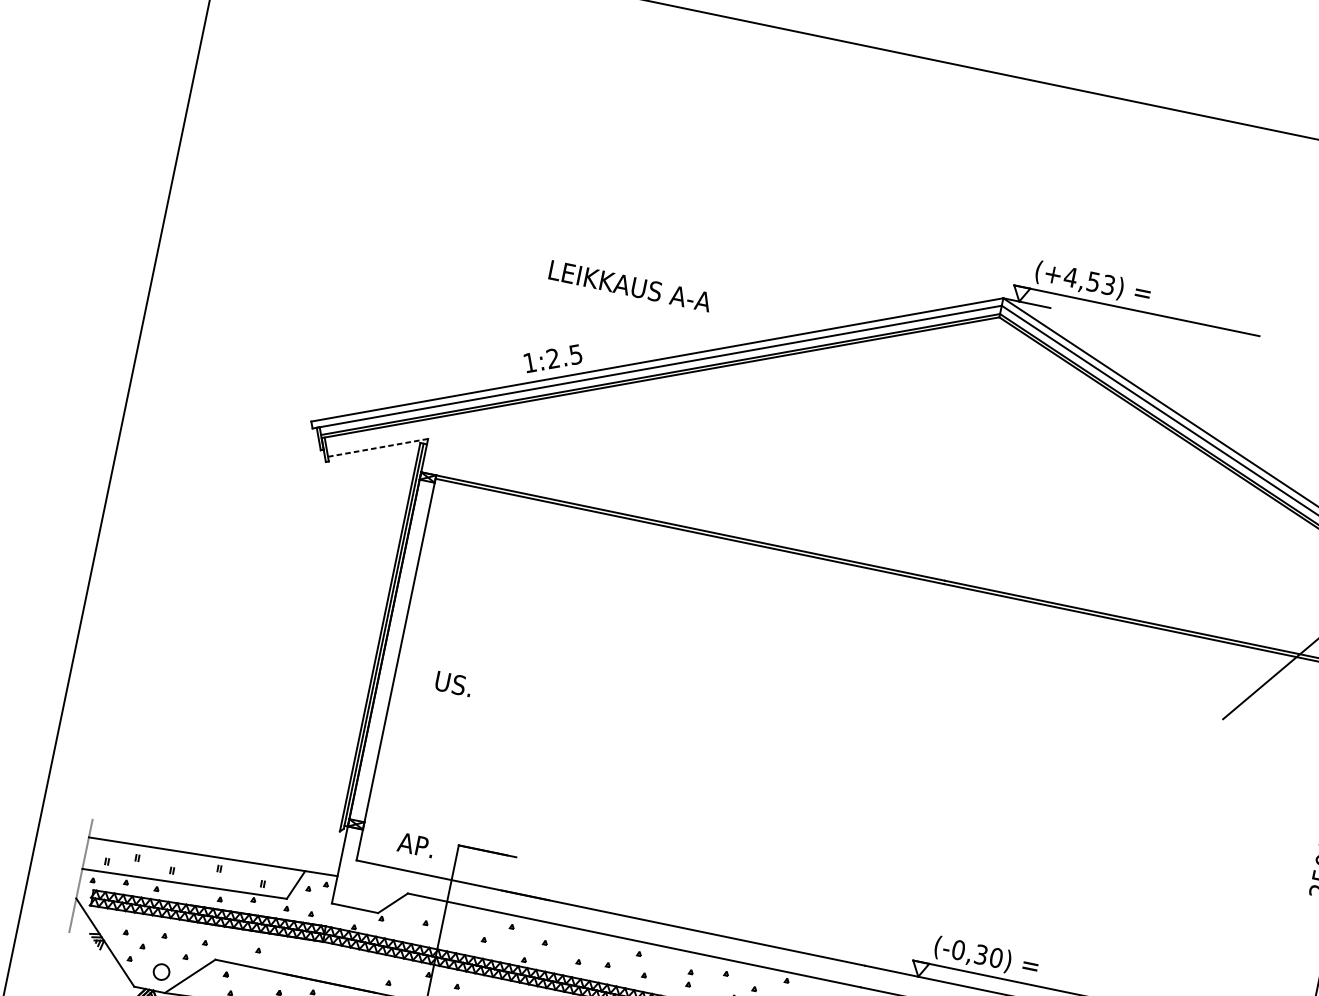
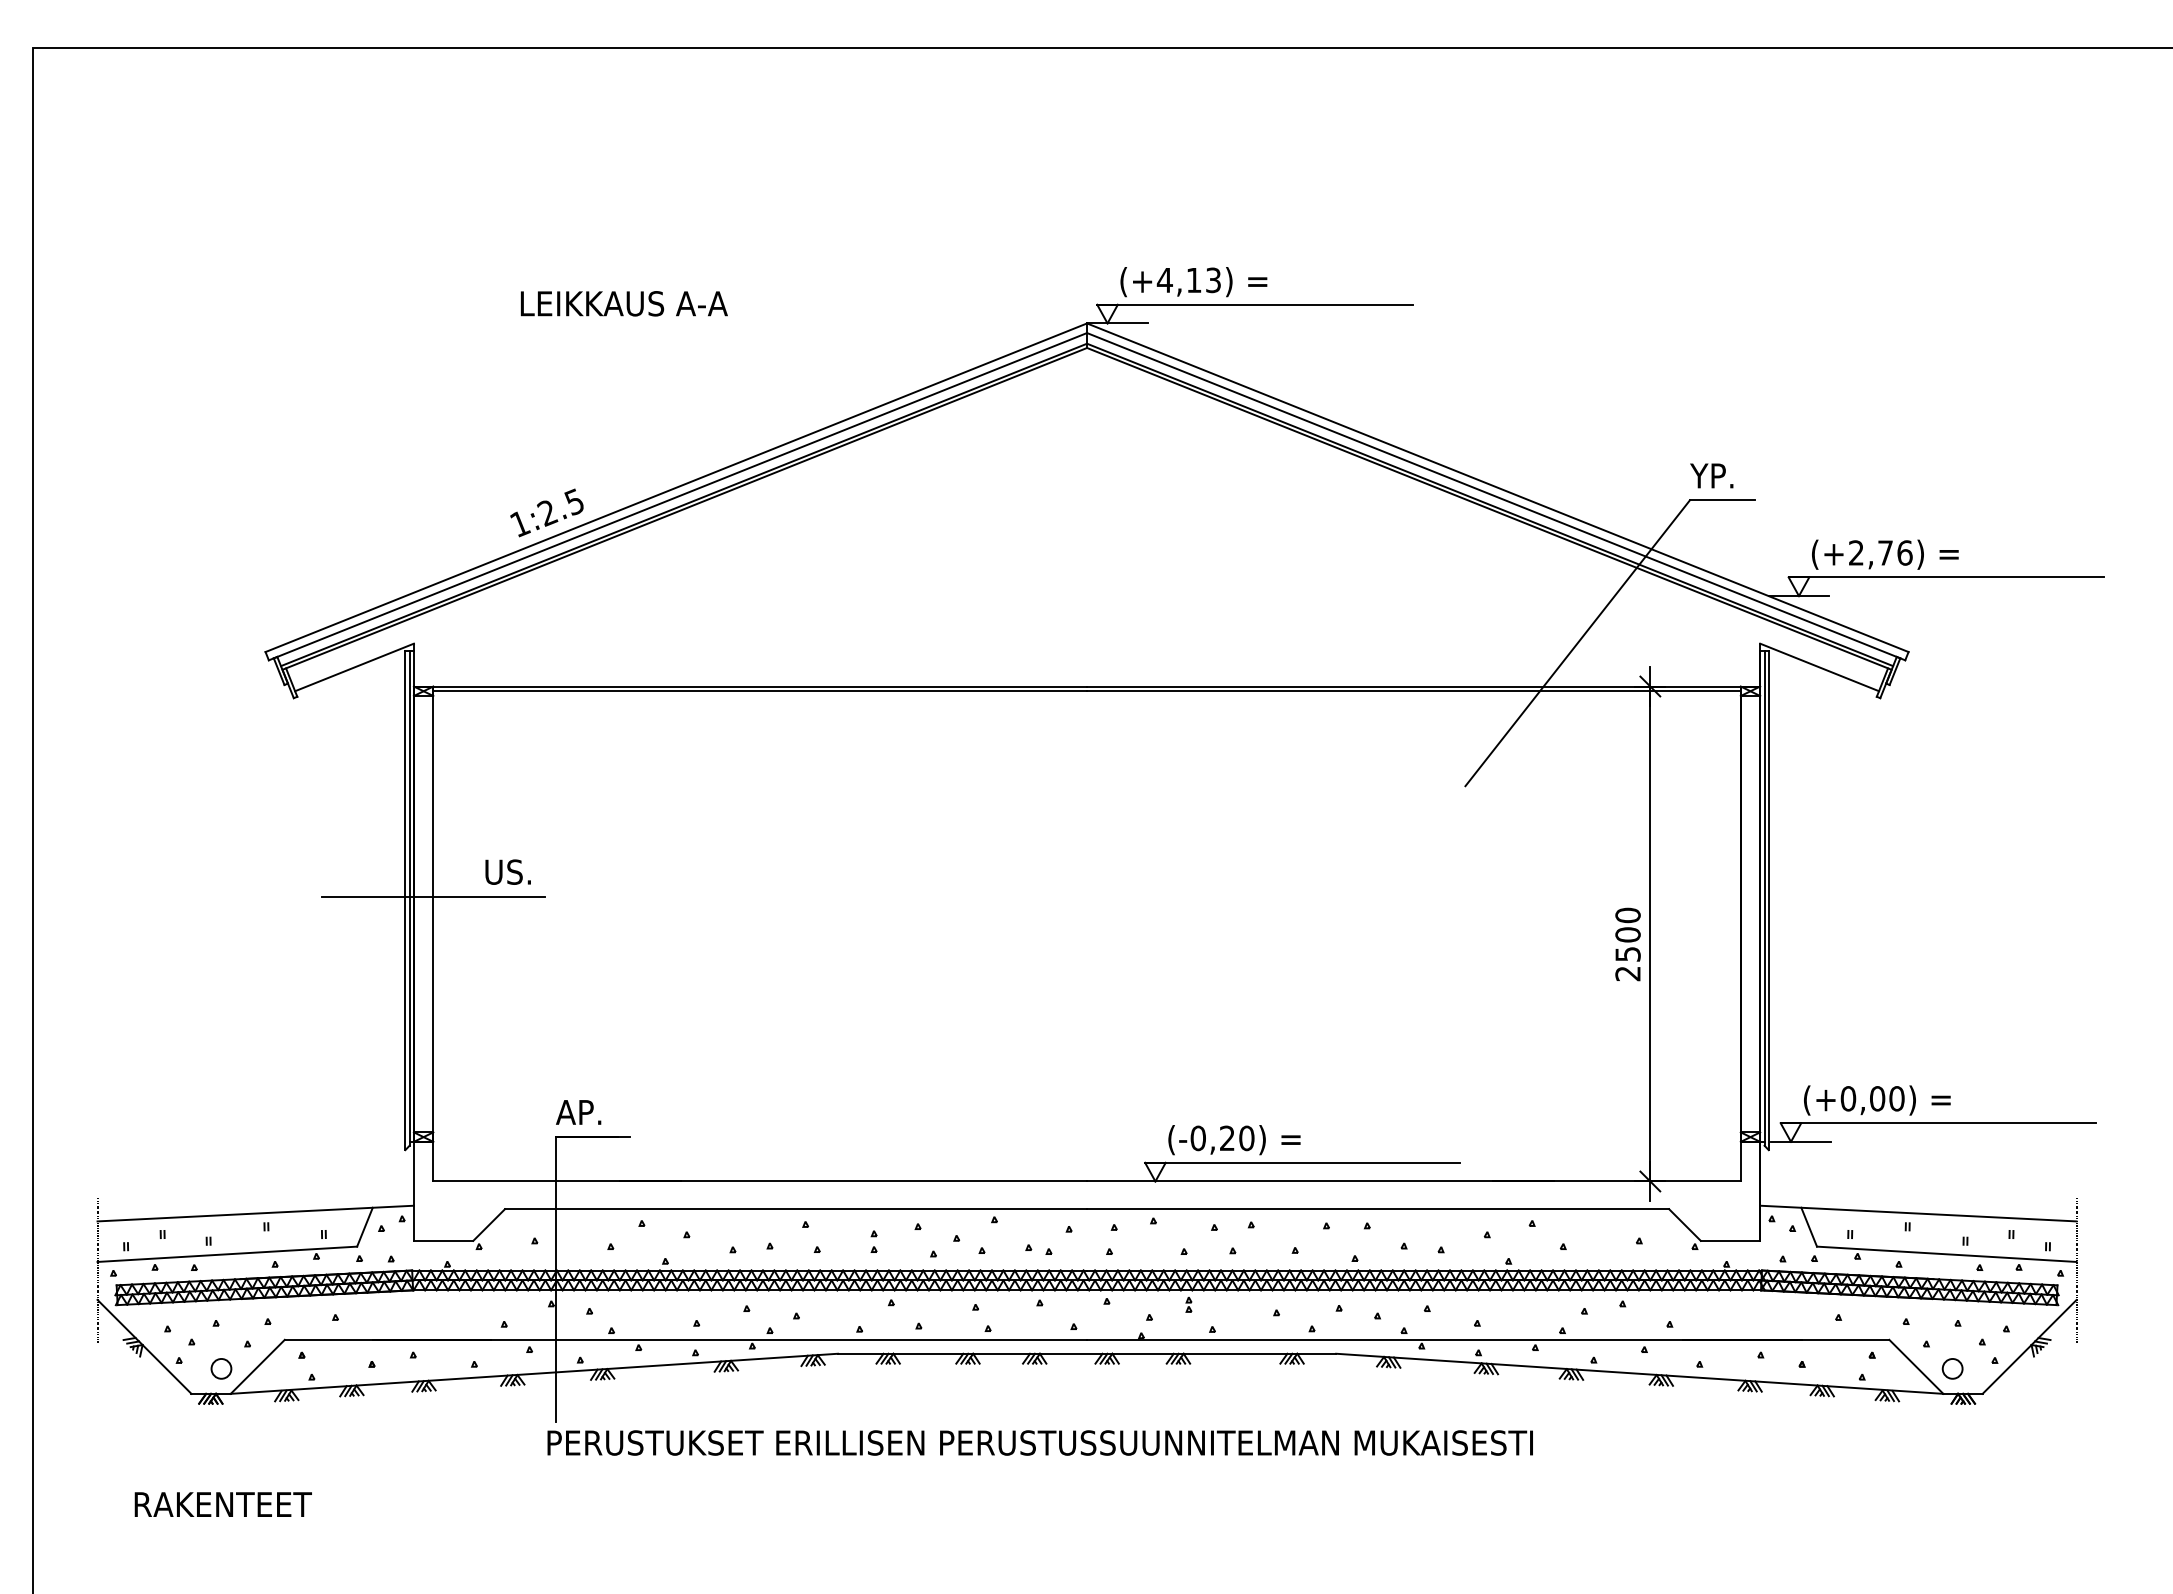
text: (1093, 282) -> (1193, 280), (+4,53) -> (+4,13)
text: (630, 286) -> (624, 303), moved
line: (378, 447) -> (354, 667), dashed -> solid
line: (402, 638) -> (433, 896), added
text: (453, 683) -> (507, 871), moved
text: (415, 845) -> (578, 1112), moved
text: (981, 954) -> (1227, 1138), (-0,30) -> (-0,20)

